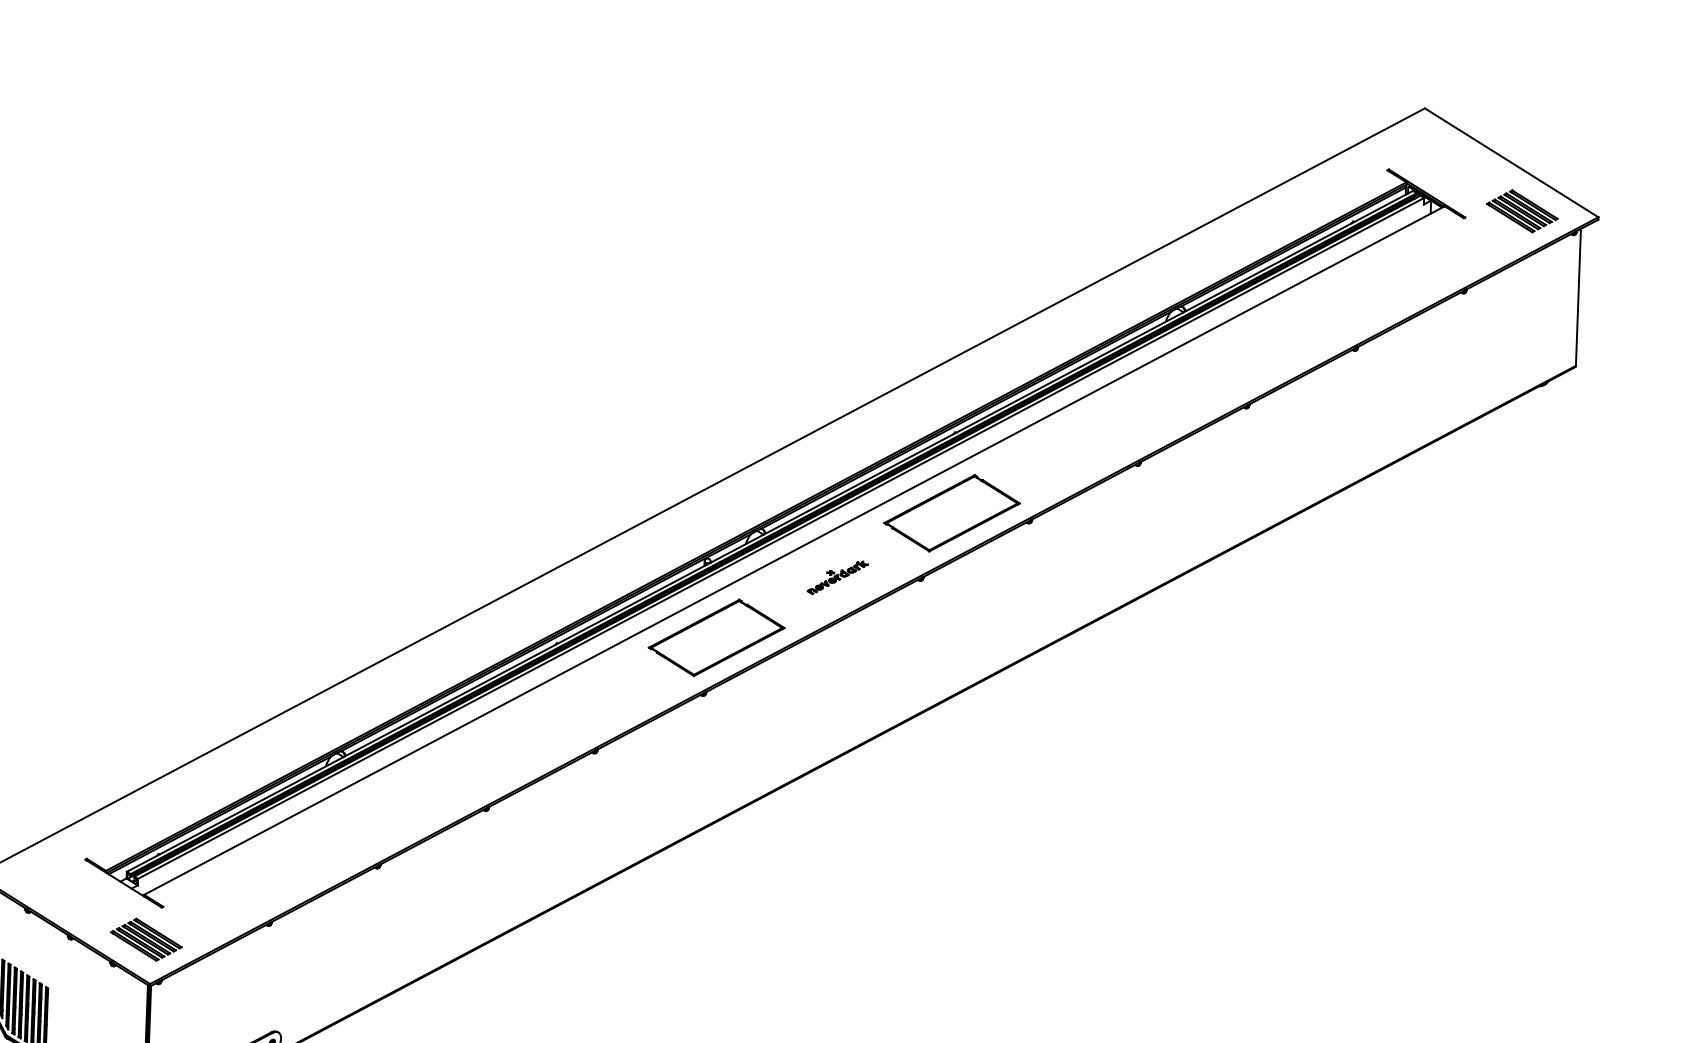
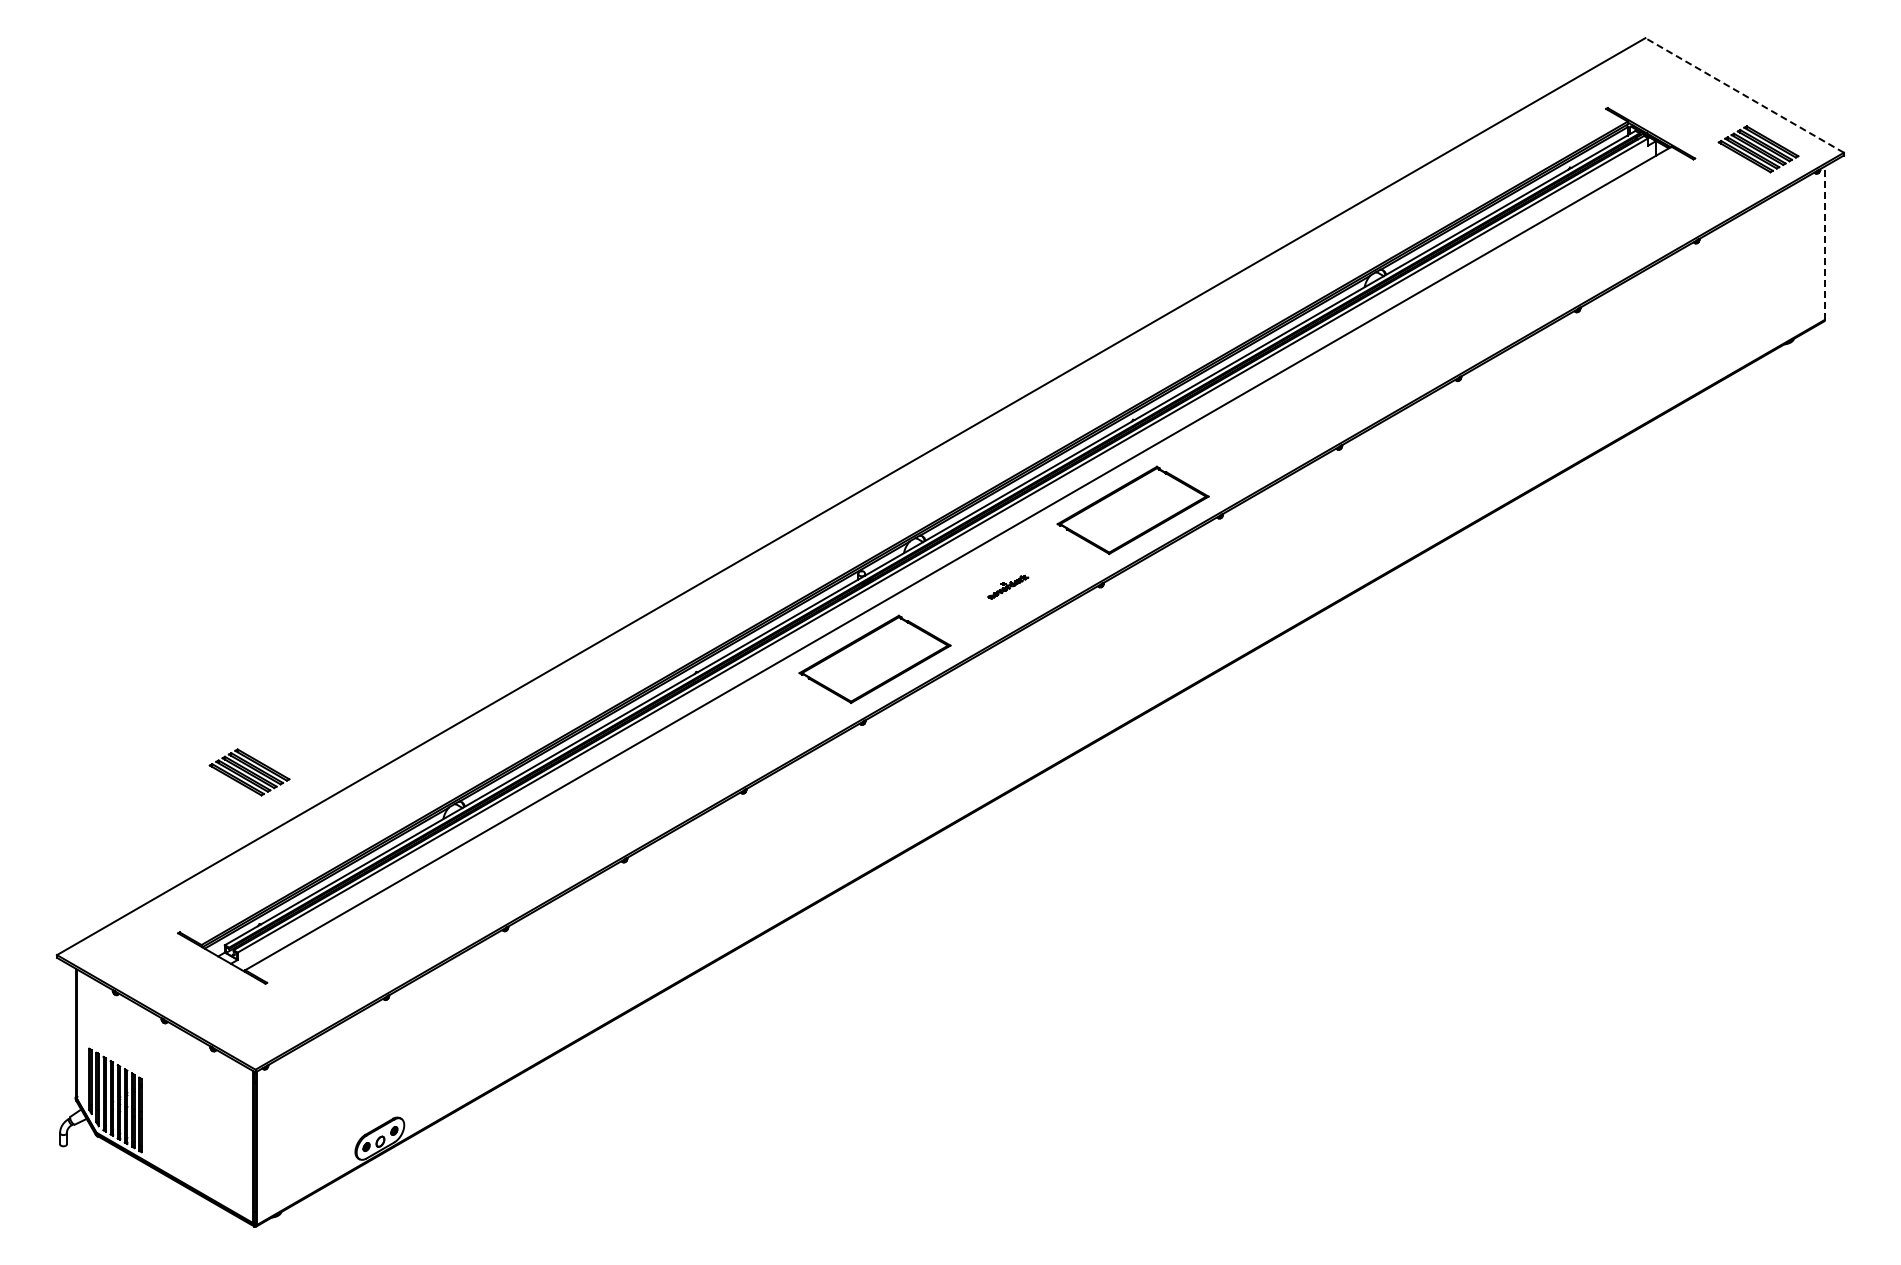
line: (1511, 162) -> (1744, 95), solid -> dashed
line: (1578, 297) -> (1824, 243), solid -> dashed
part: (838, 578) -> (1008, 587), size x0.6
part: (146, 939) -> (249, 772), moved

